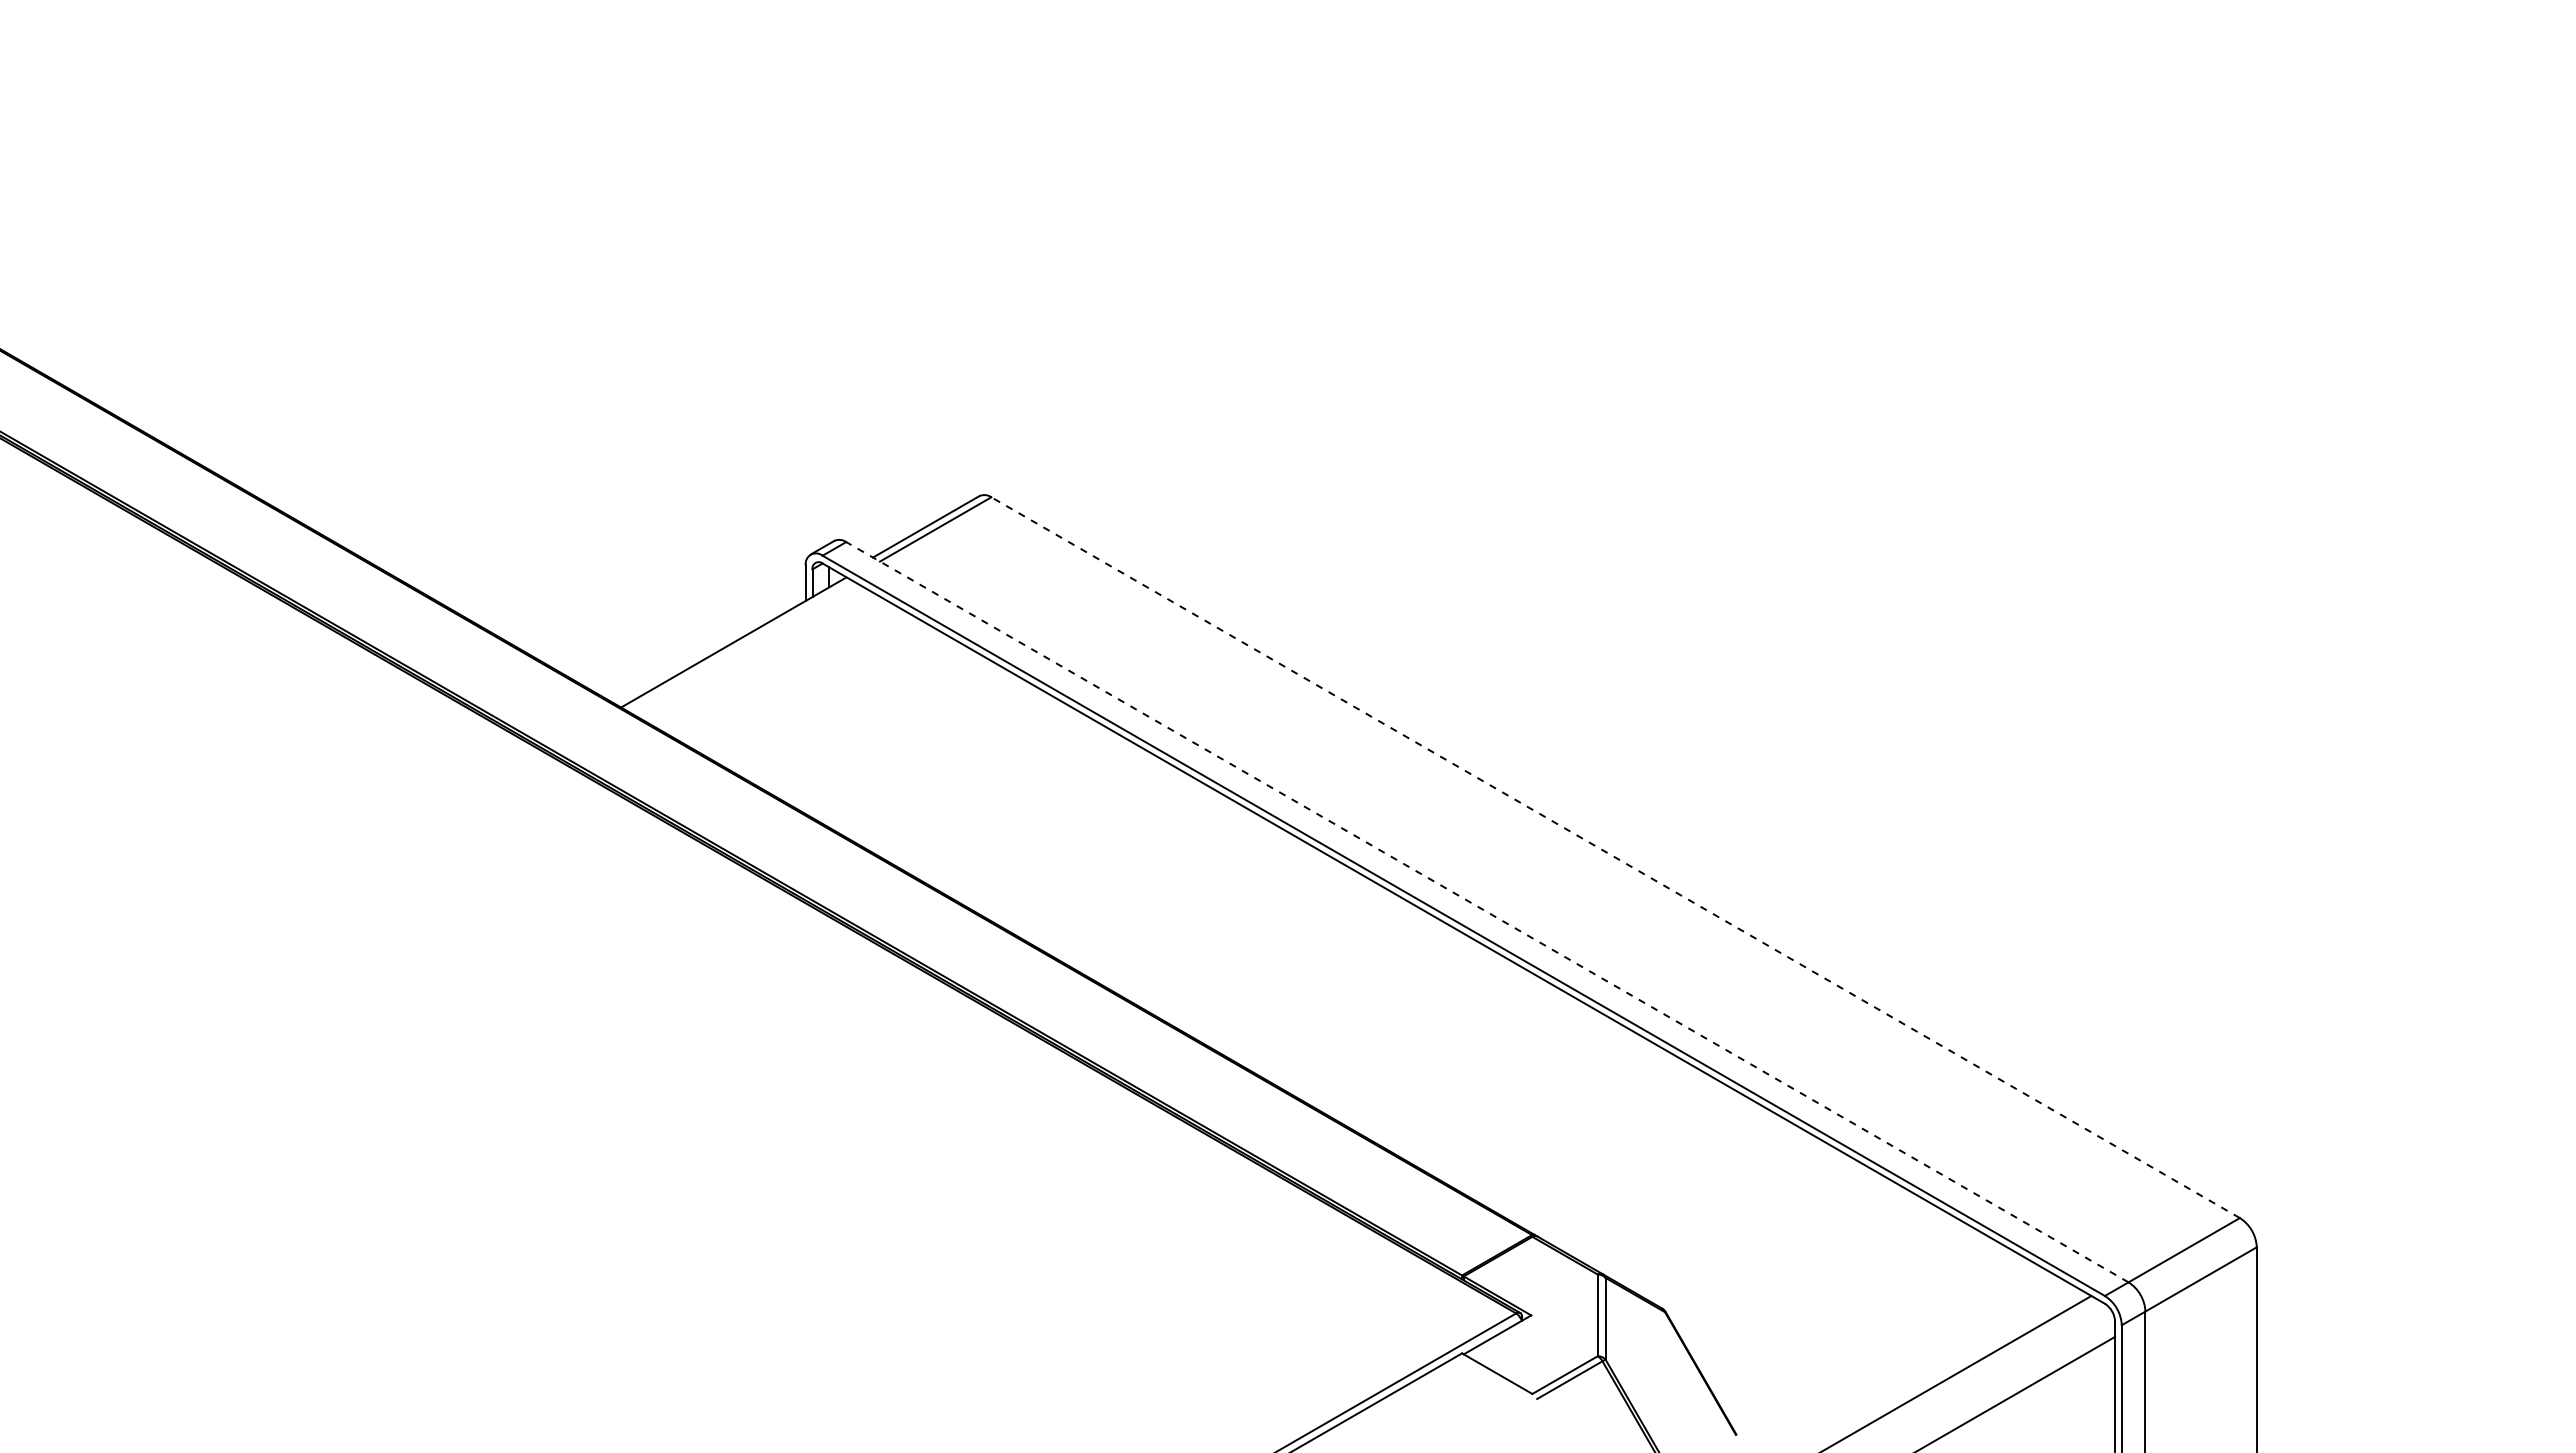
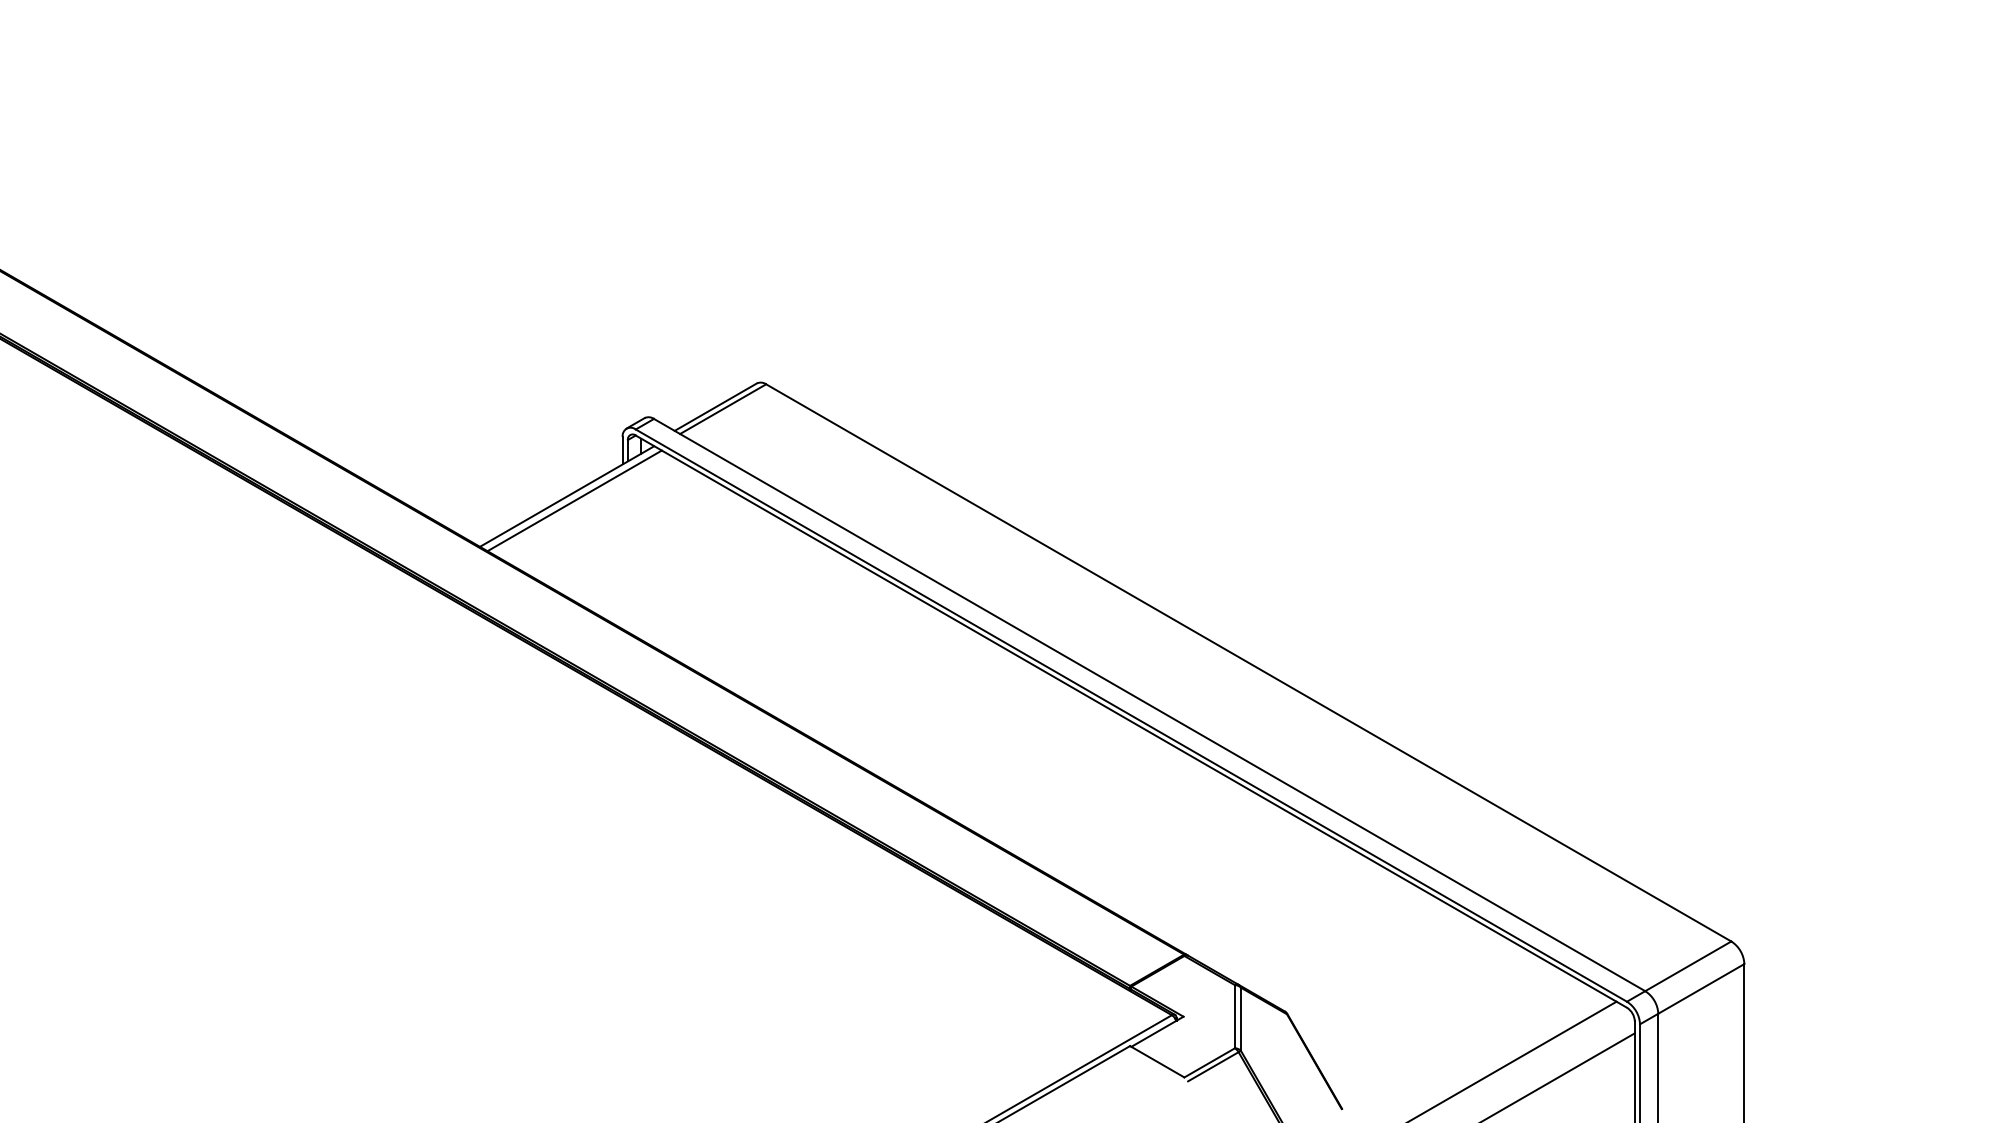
line: (743, 648) -> (574, 501), added
line: (1615, 857) -> (1248, 662), dashed -> solid
line: (1486, 911) -> (1148, 704), dashed -> solid

